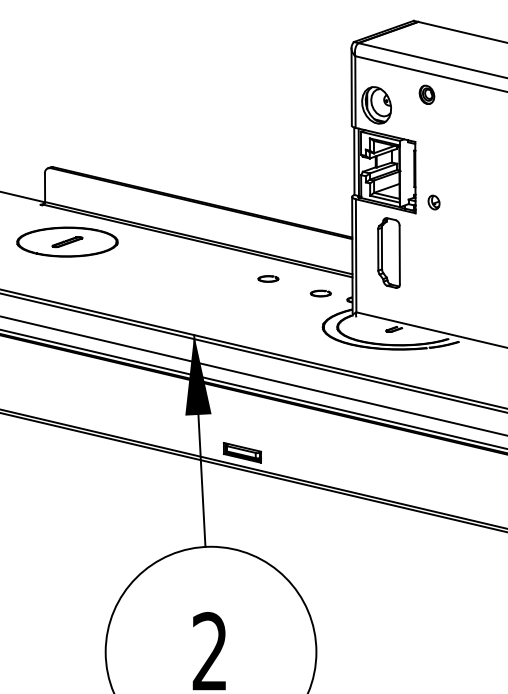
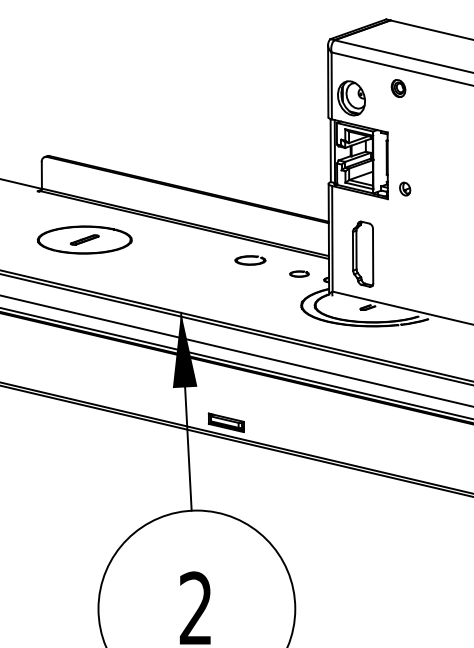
part: (67, 241) -> (84, 239), moved
part: (389, 252) -> (363, 253), moved
part: (268, 279) -> (250, 260), size x1.6

